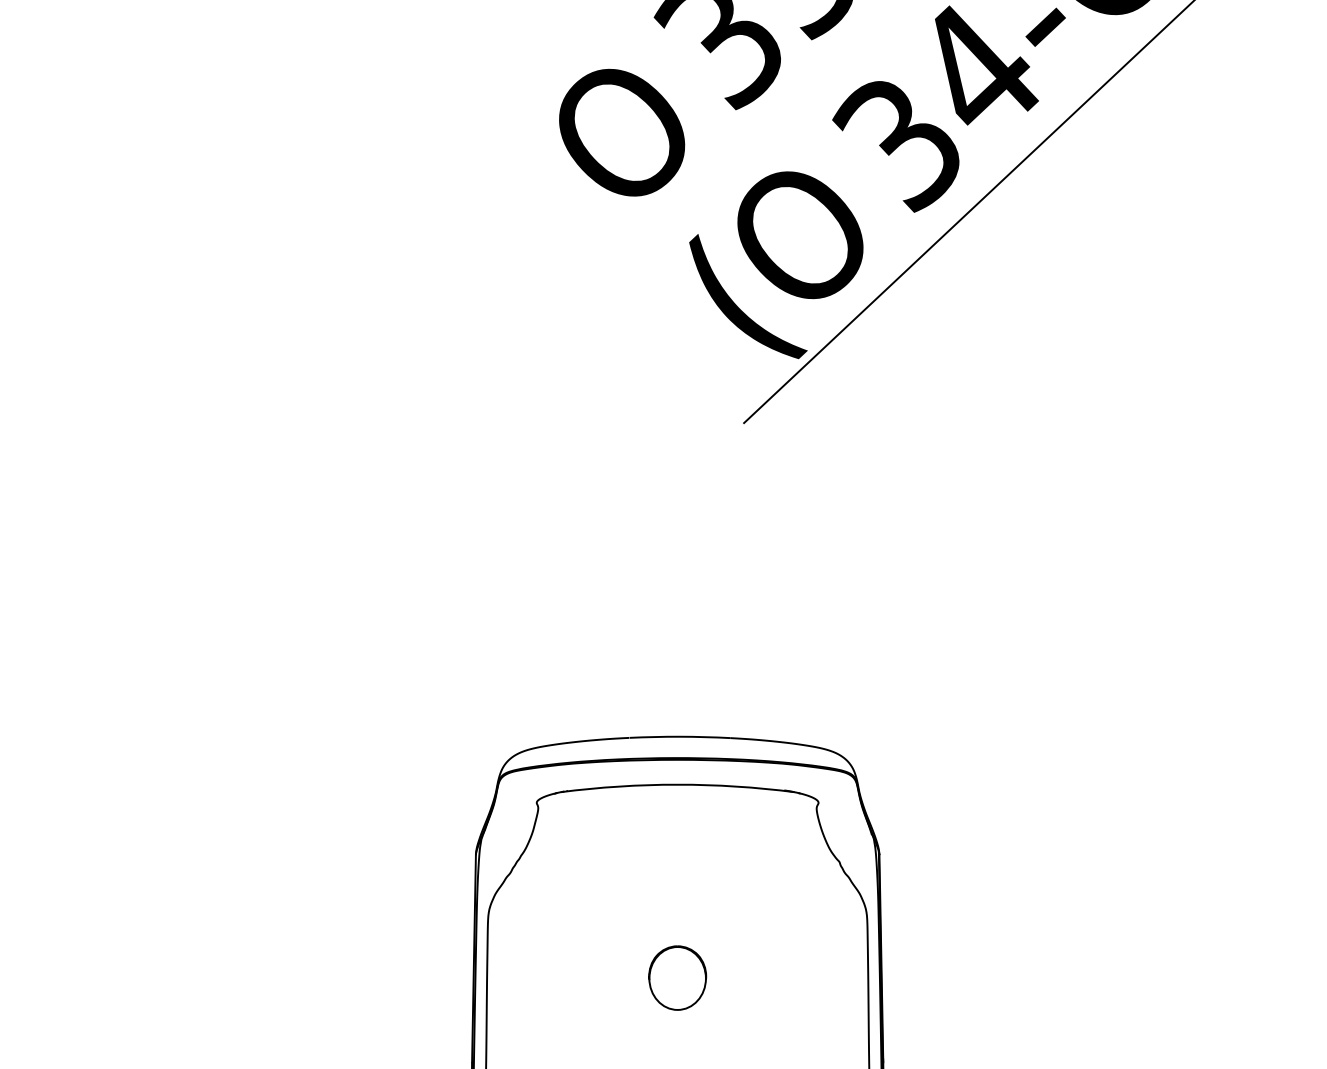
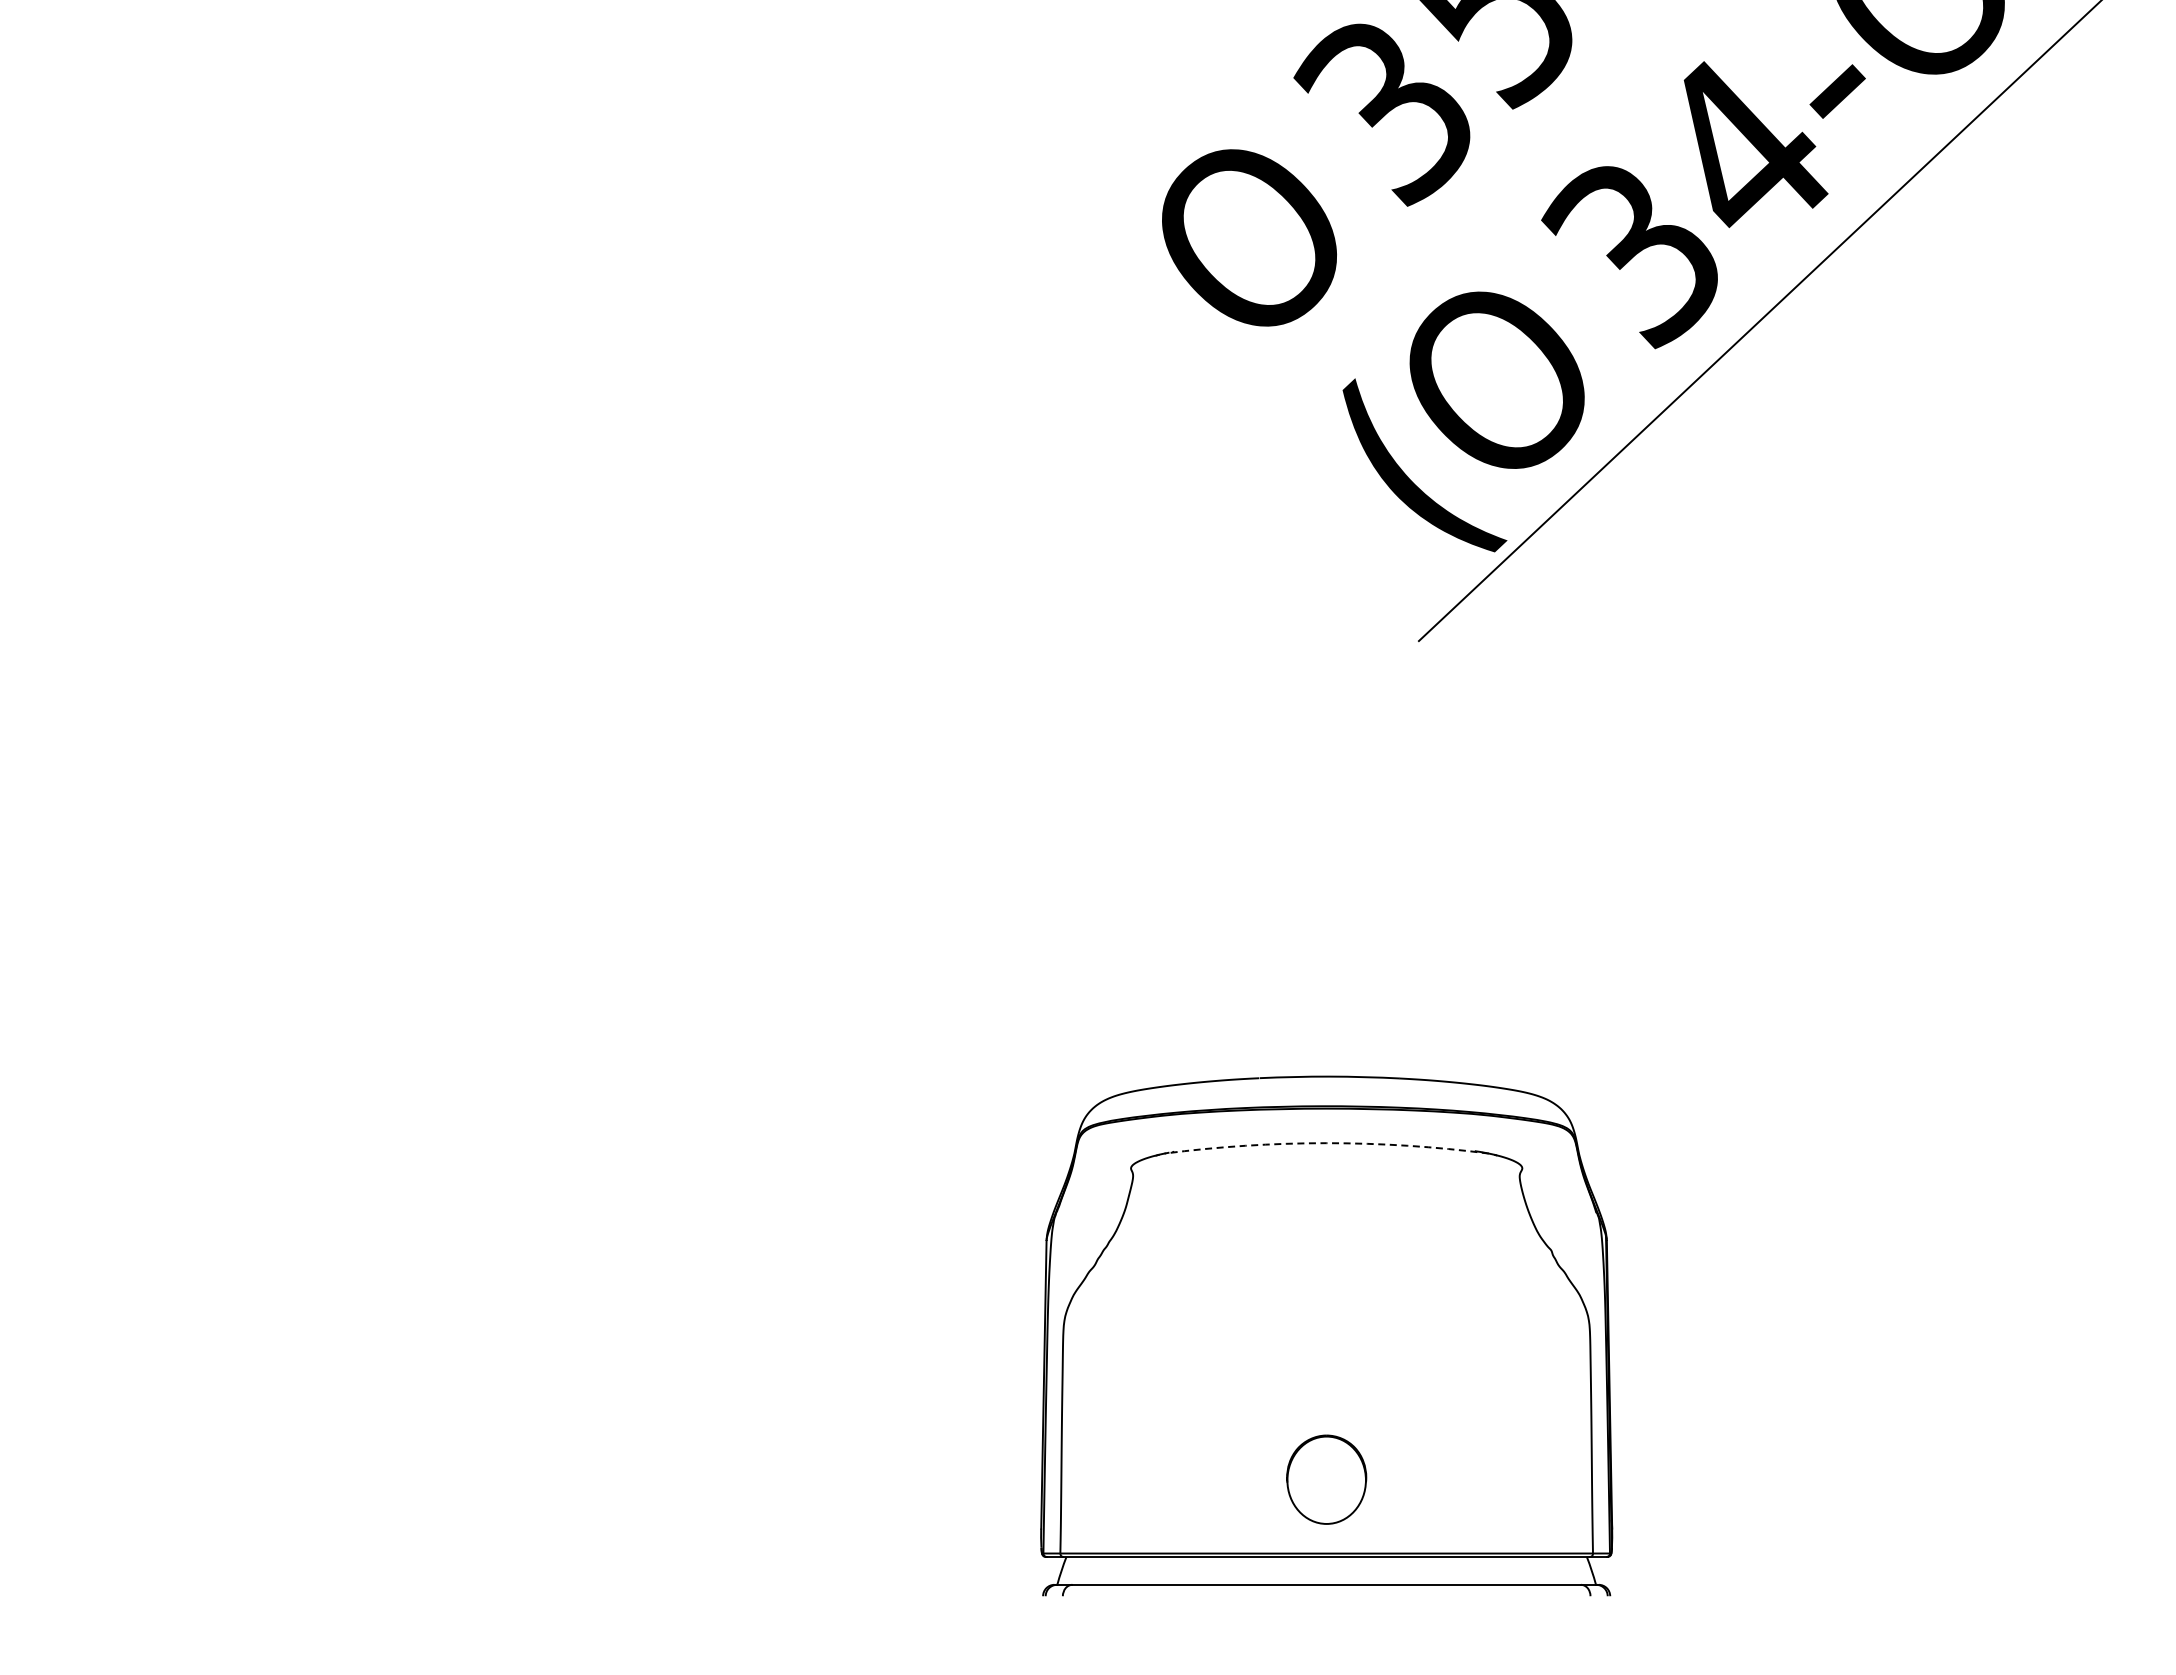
arc: (677, 784) -> (1326, 1143), solid -> dashed
part: (677, 977) -> (1326, 1479), moved

